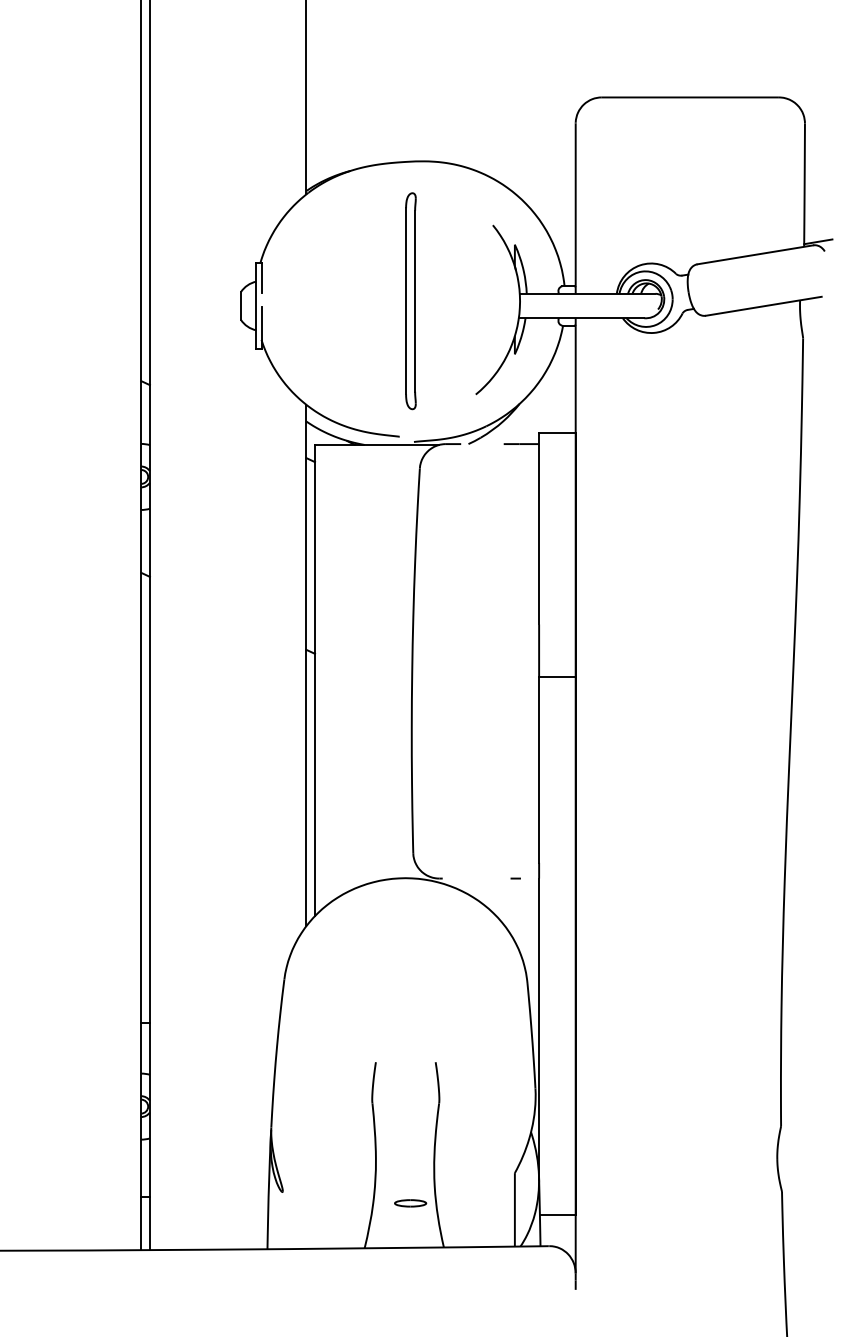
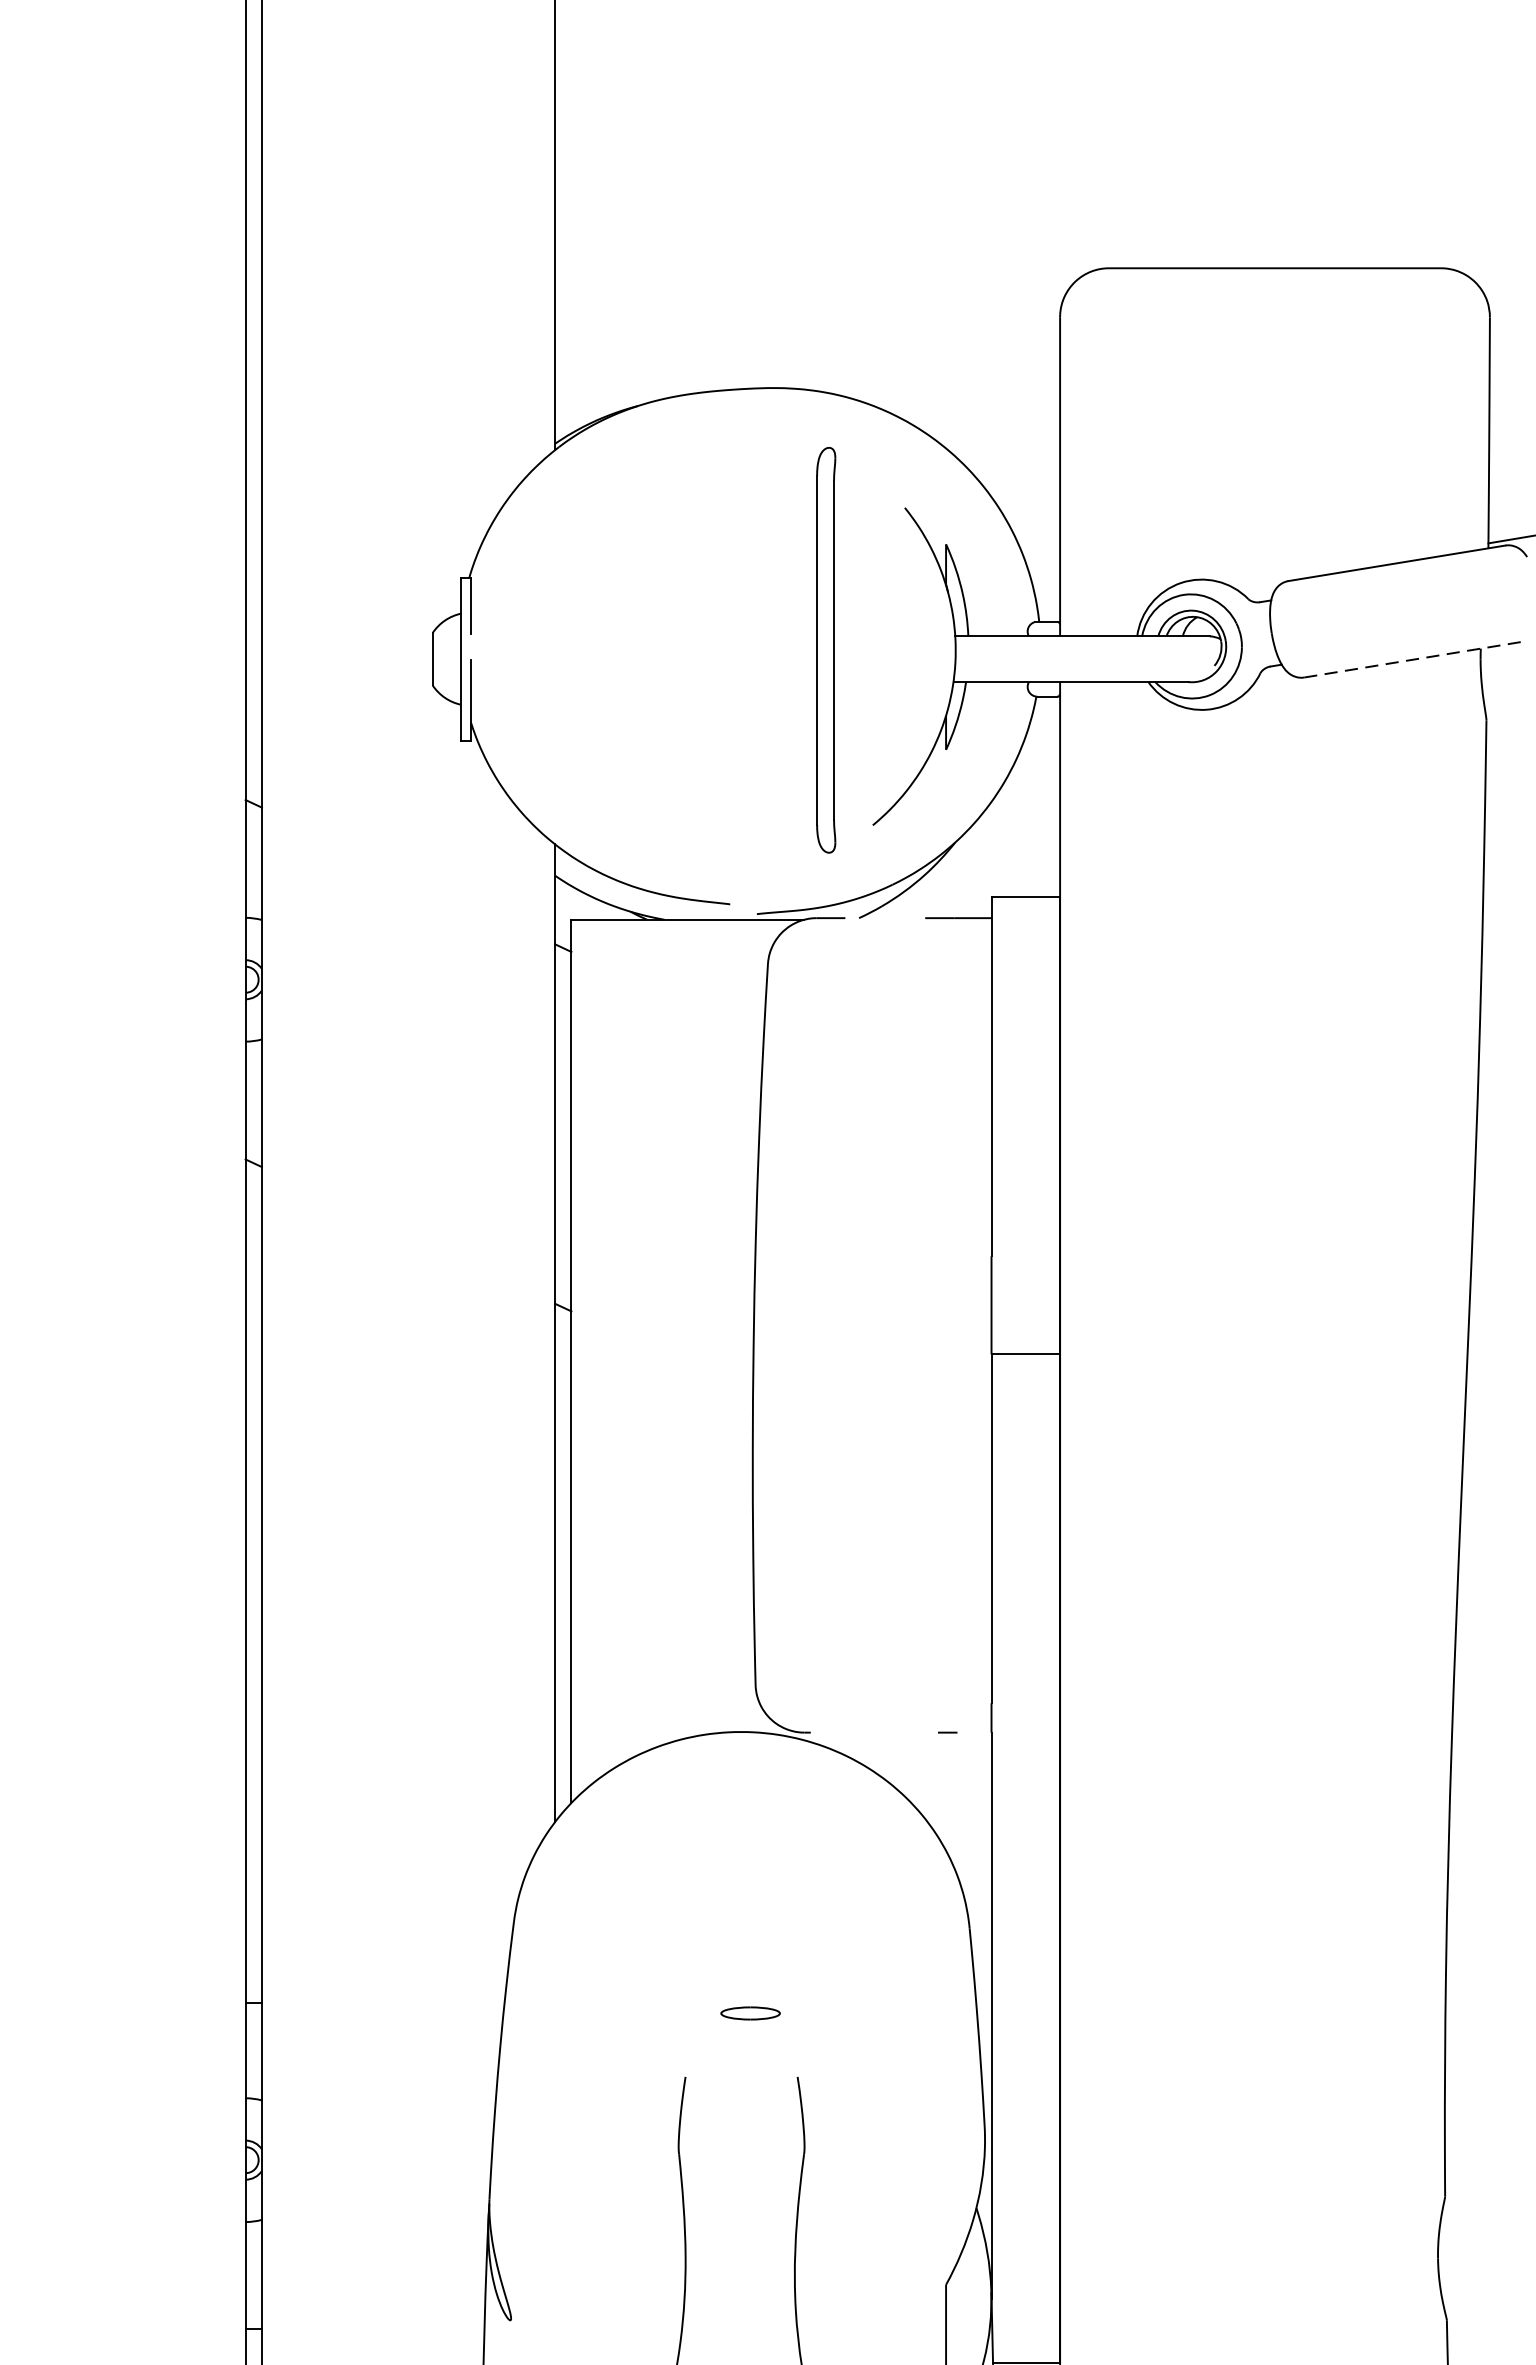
part: (410, 301) -> (825, 650), moved
line: (763, 306) -> (1412, 660), solid -> dashed
part: (410, 1203) -> (750, 2013), moved

